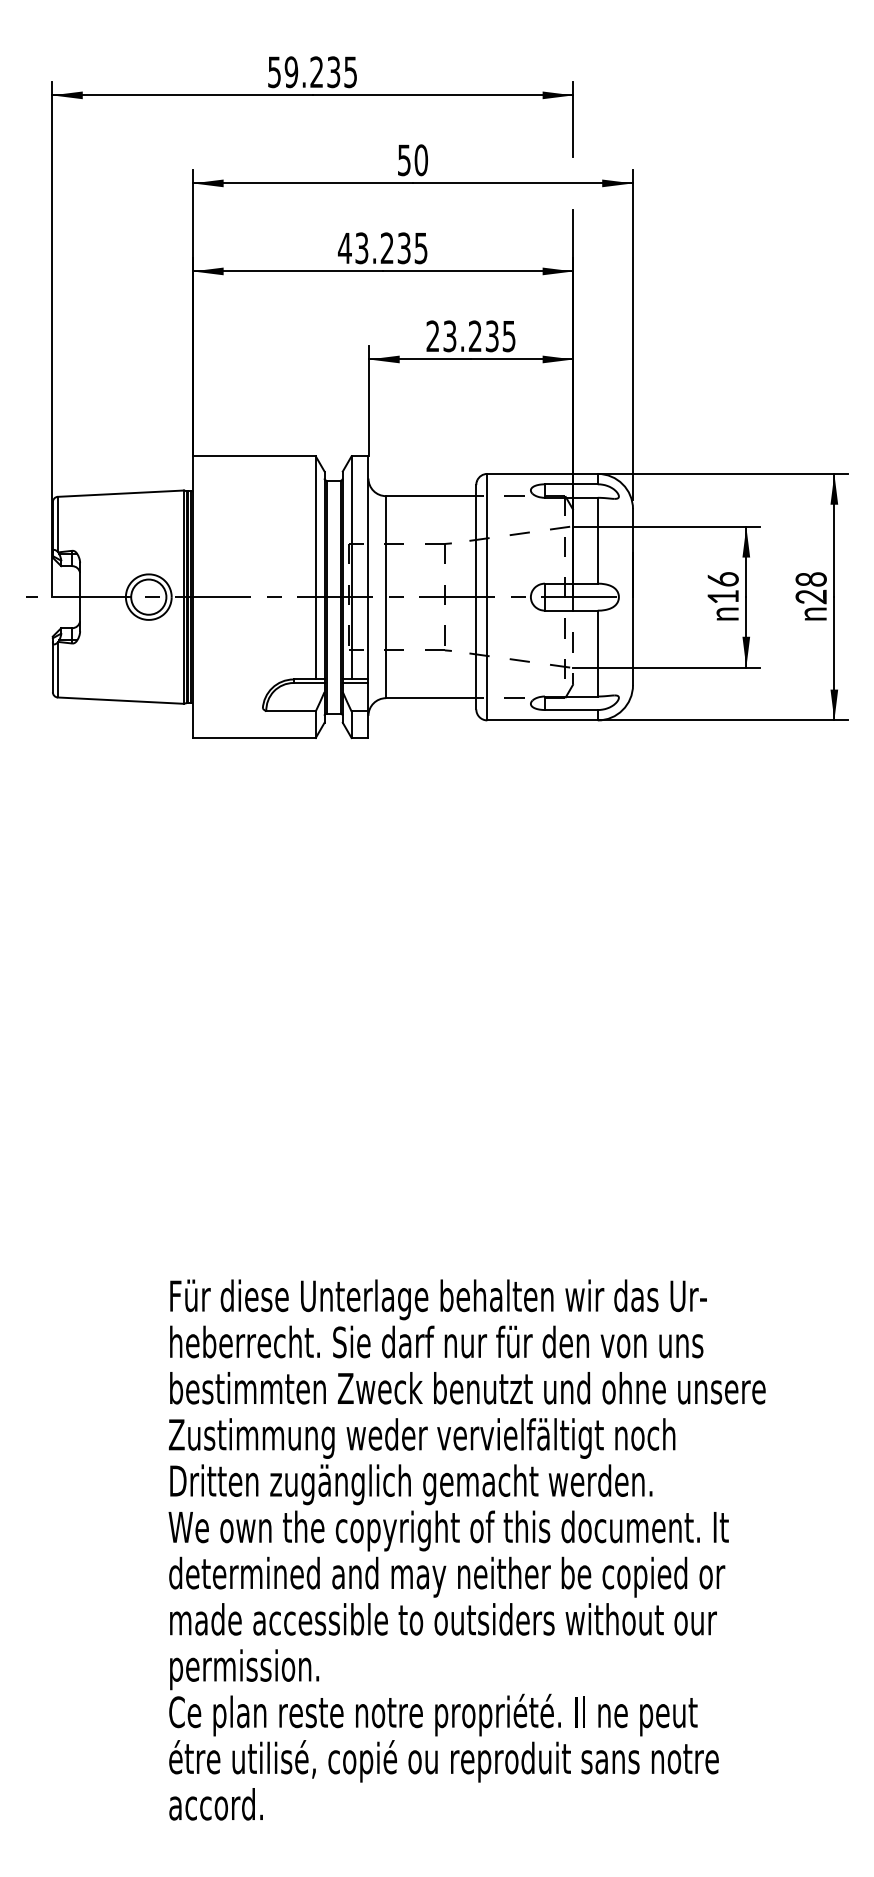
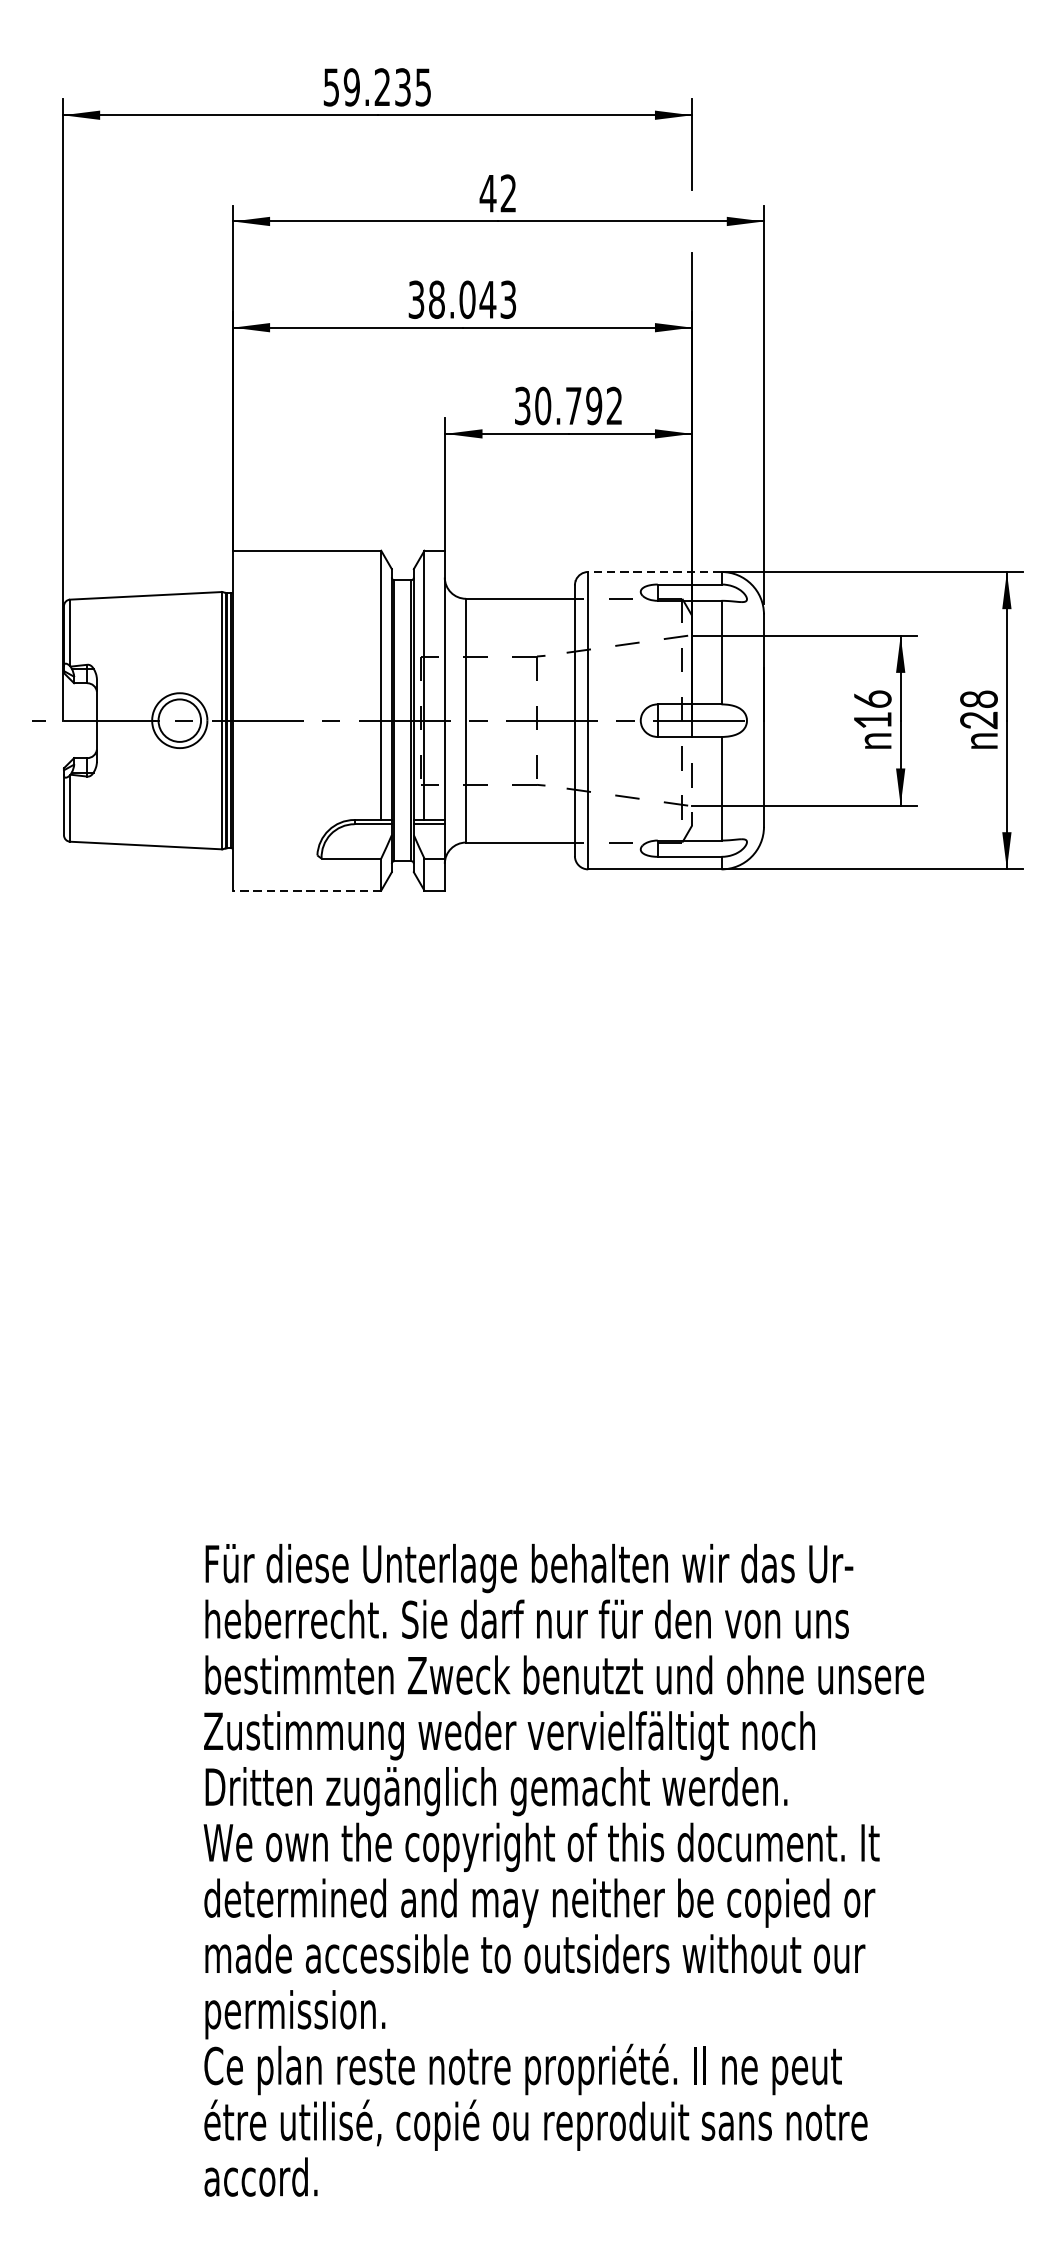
text: (412, 160) -> (497, 193), 50 -> 42
text: (382, 248) -> (461, 300), 43.235 -> 38.043
text: (470, 336) -> (567, 406), 23.235 -> 30.792
line: (542, 473) -> (654, 571), solid -> dashed
line: (253, 738) -> (306, 891), solid -> dashed

